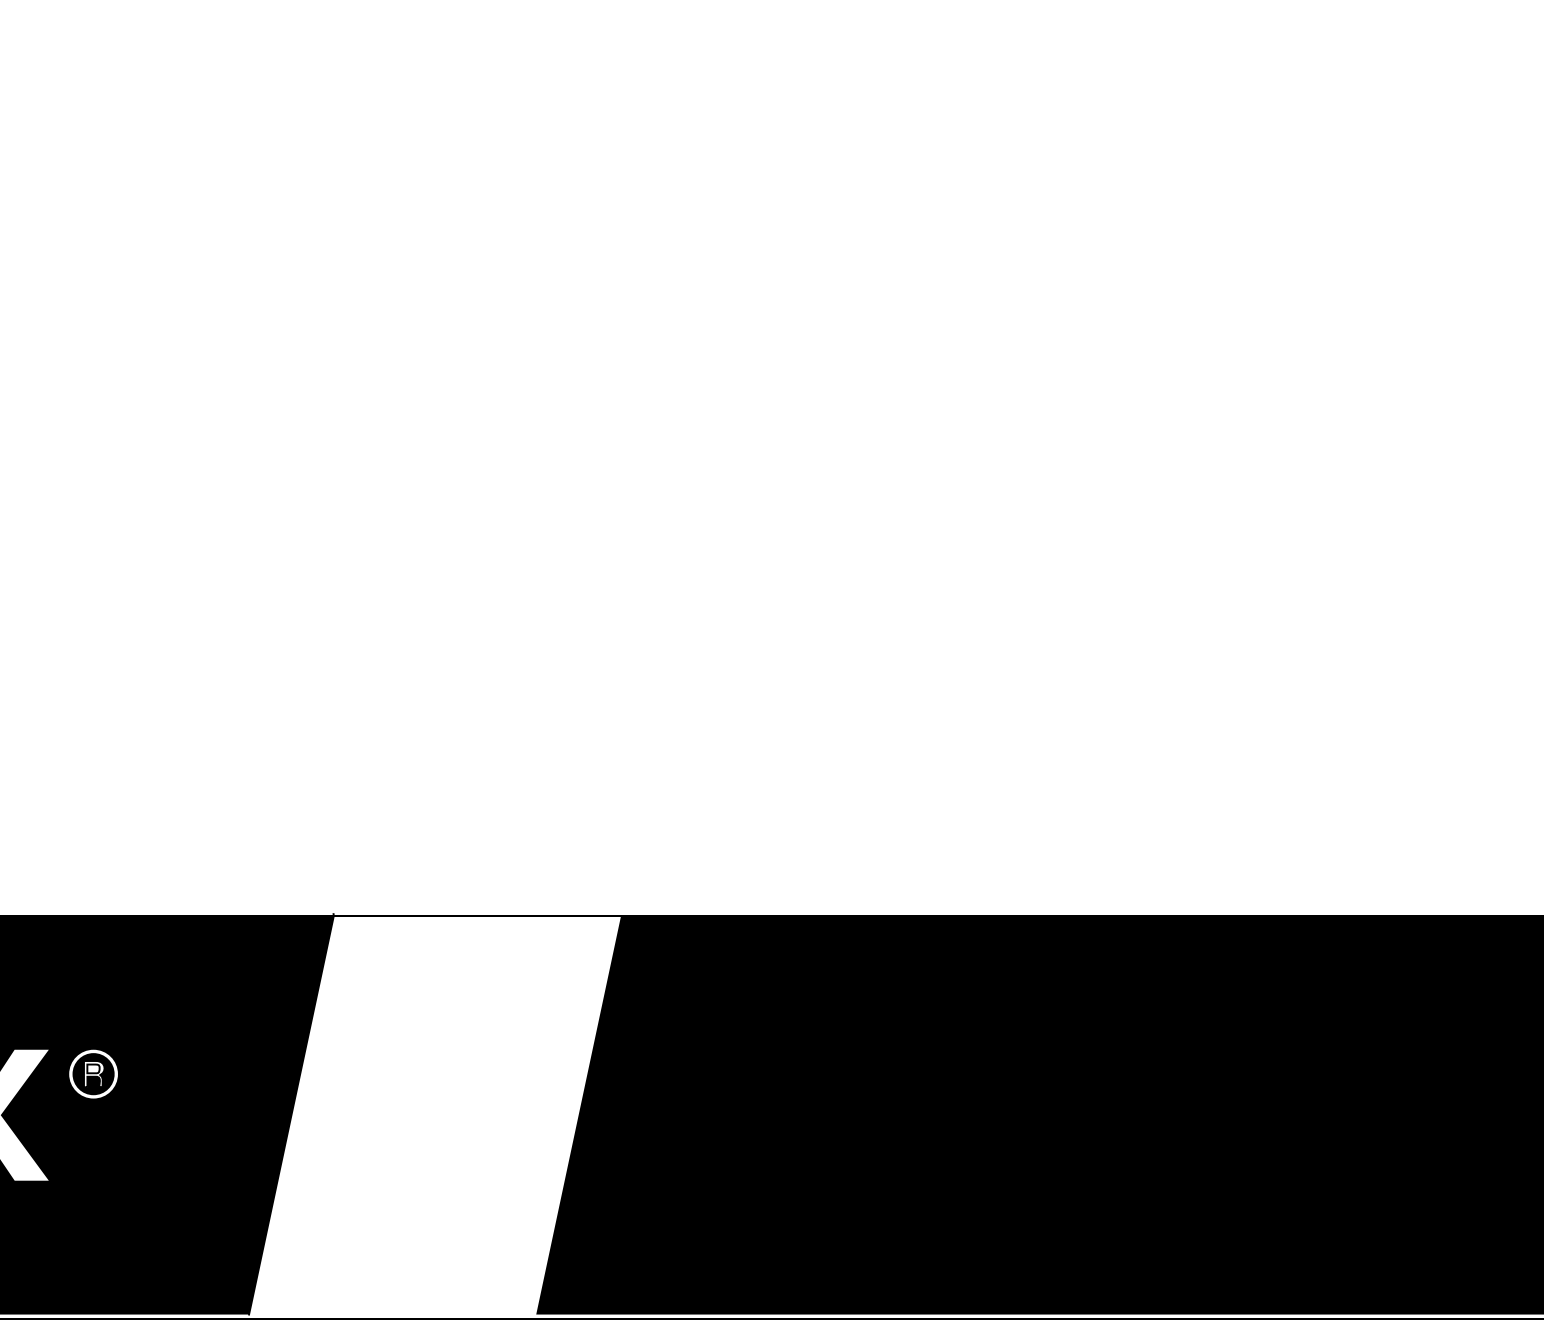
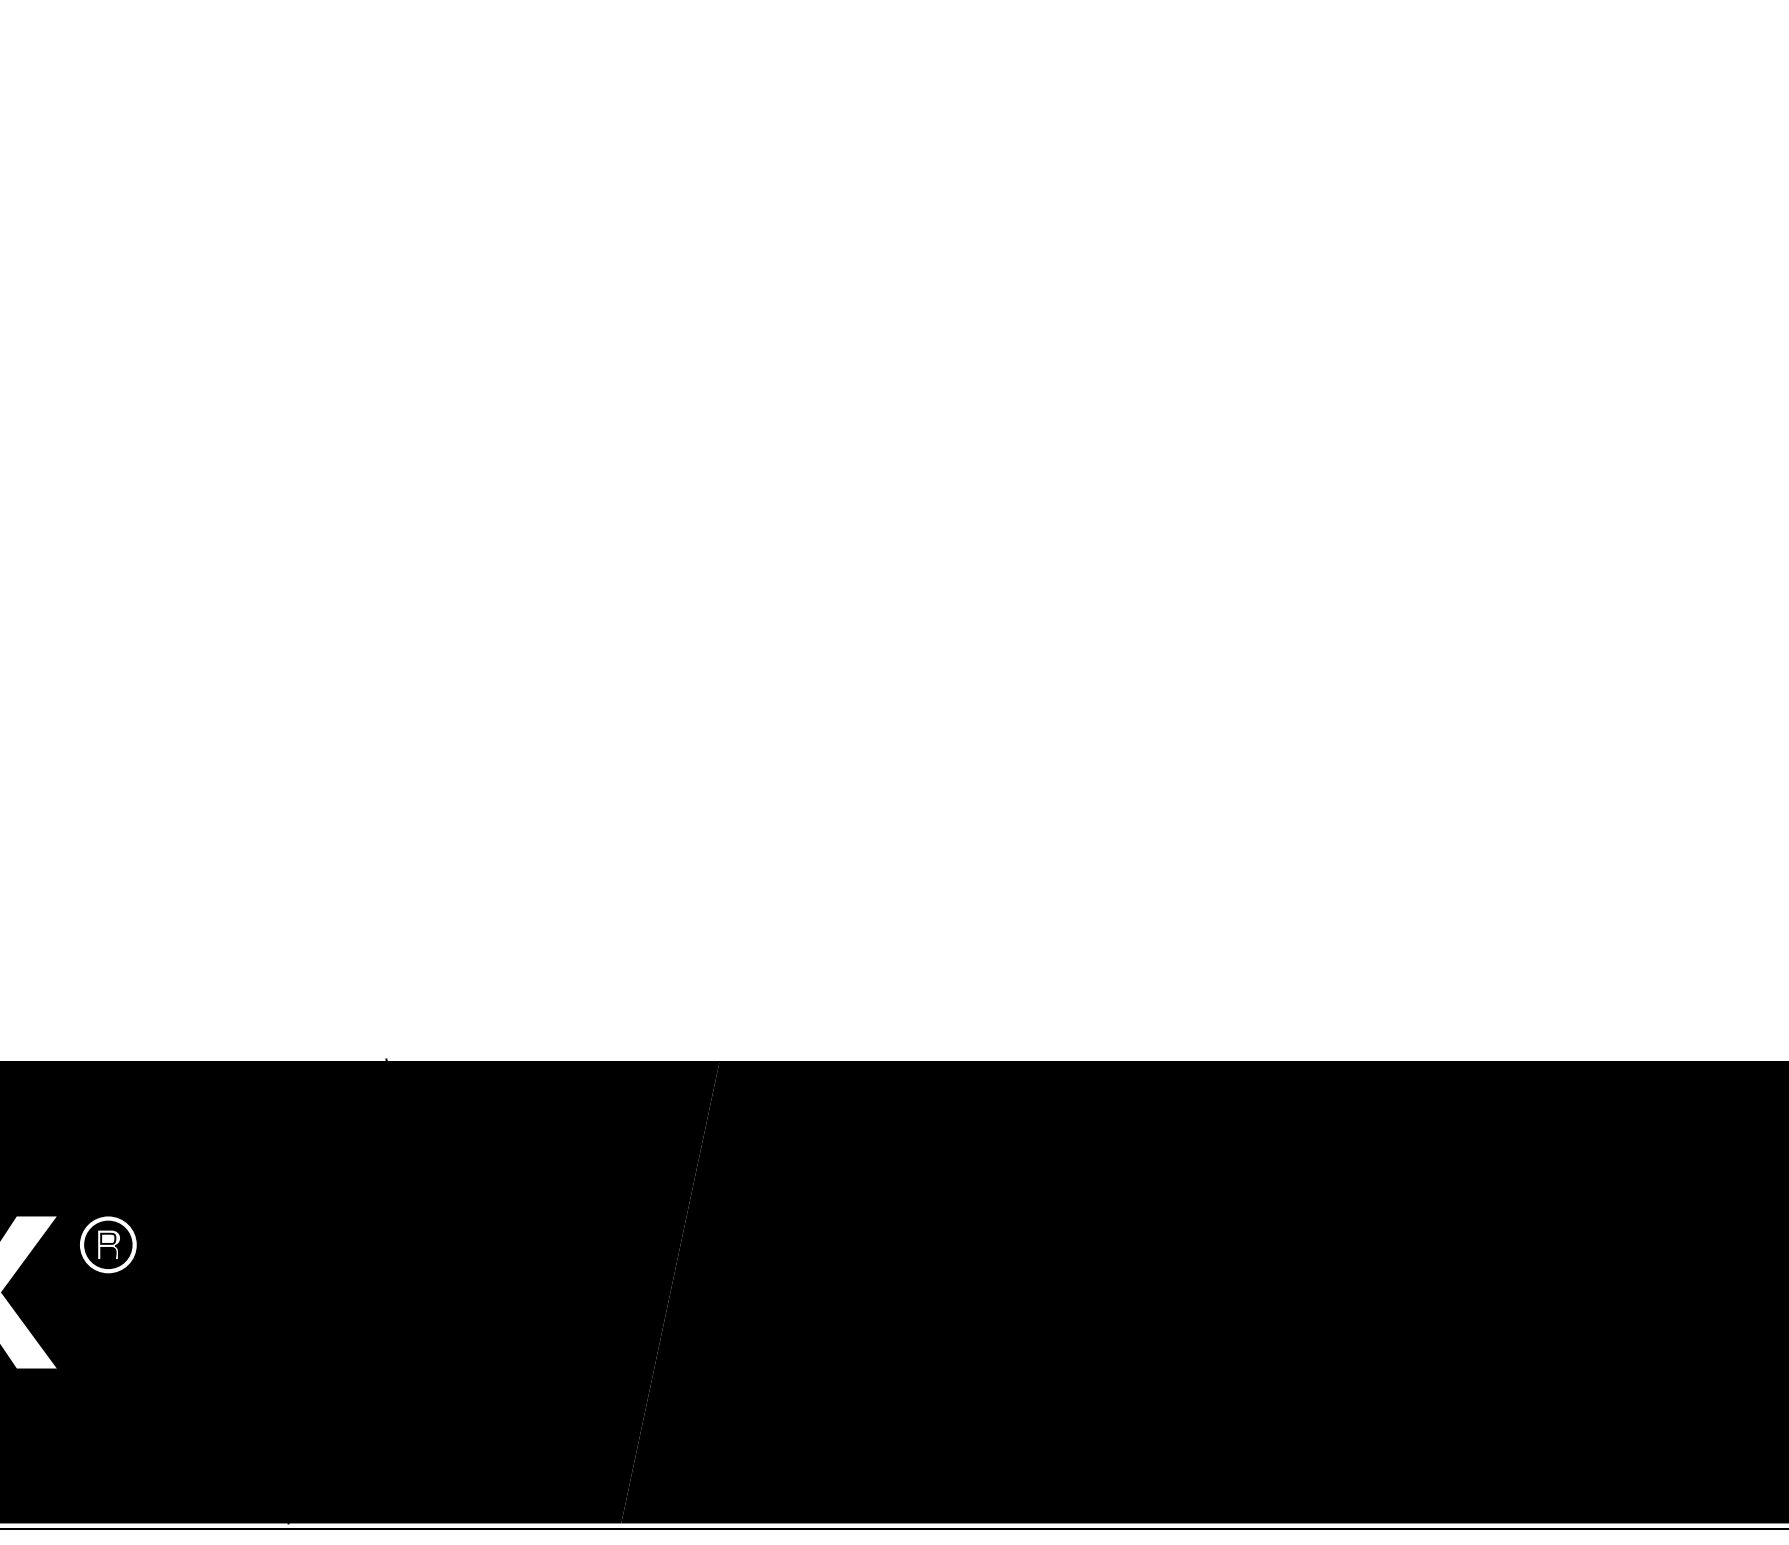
fill: (435, 1114) -> (504, 1291), added

